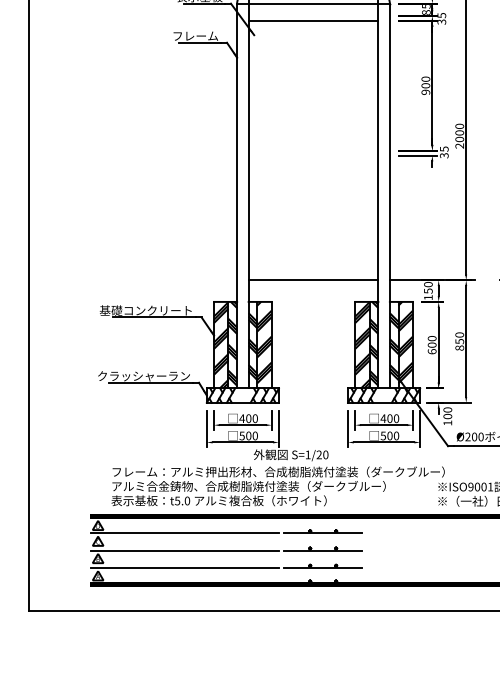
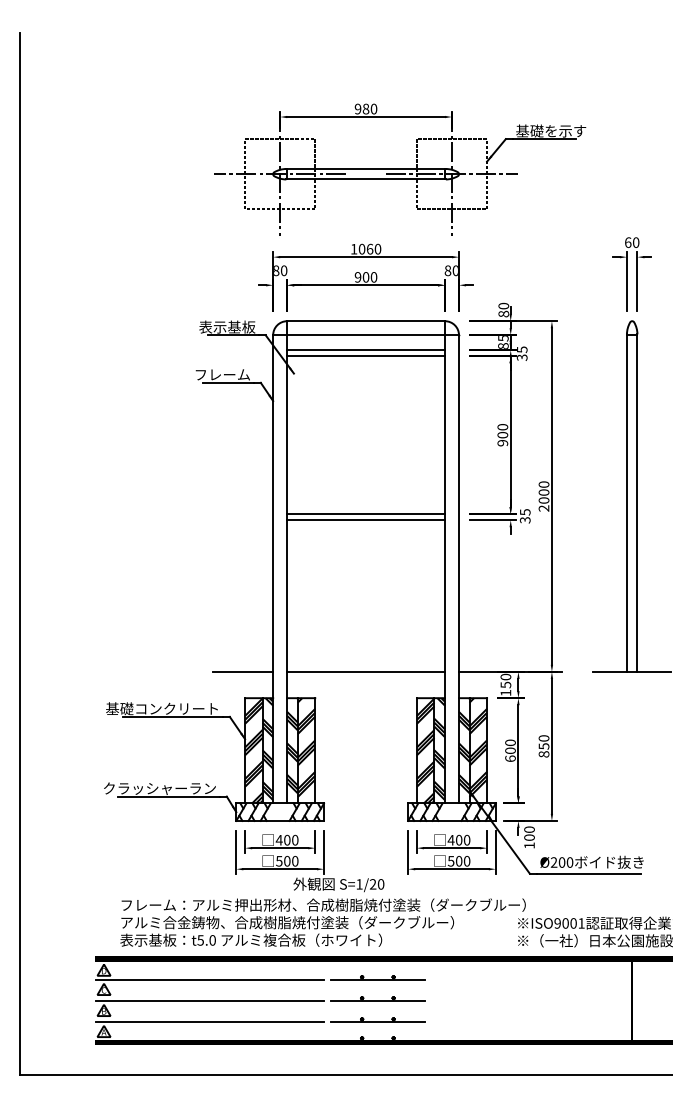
line: (313, 16) -> (366, 350), added
line: (313, 150) -> (366, 514), added
line: (313, 155) -> (366, 520), added
line: (212, 279) -> (243, 671), added

